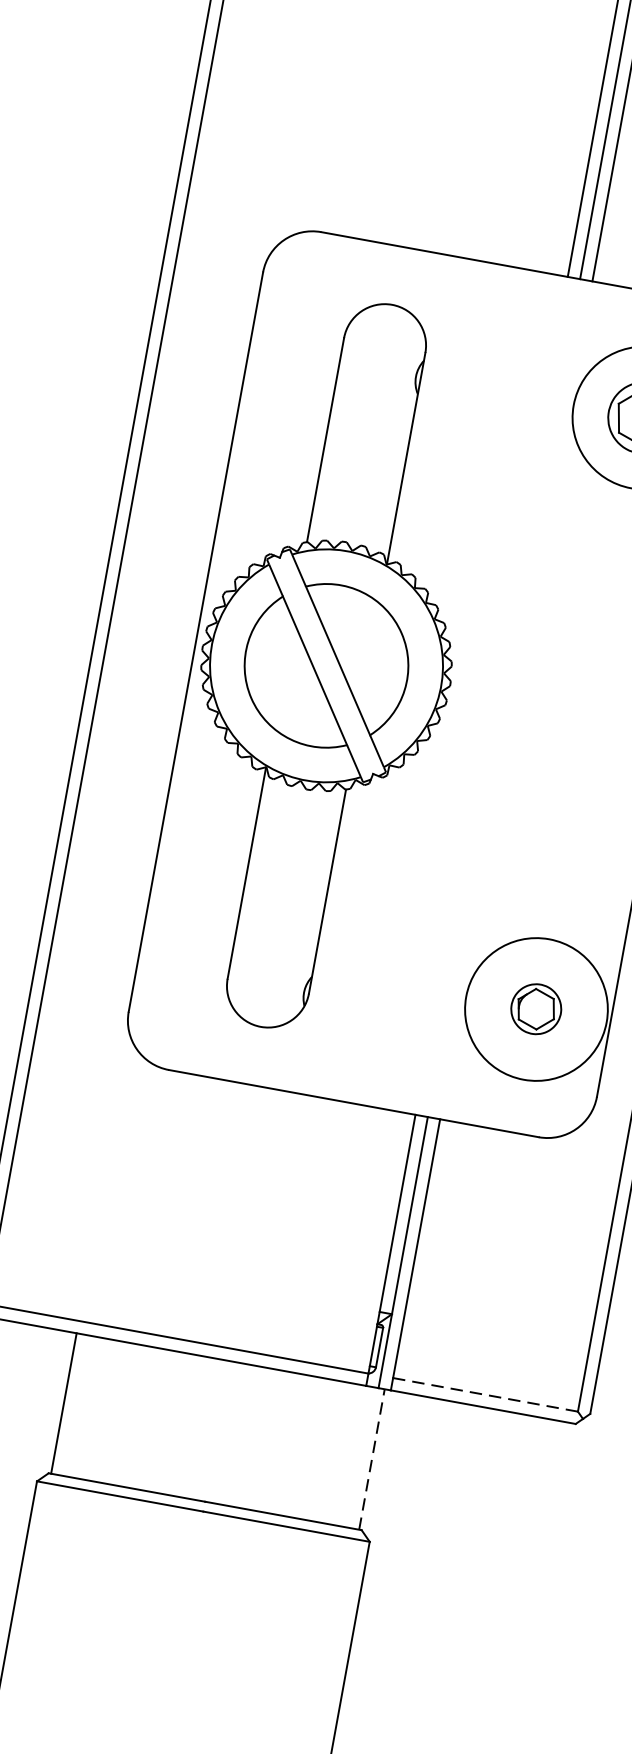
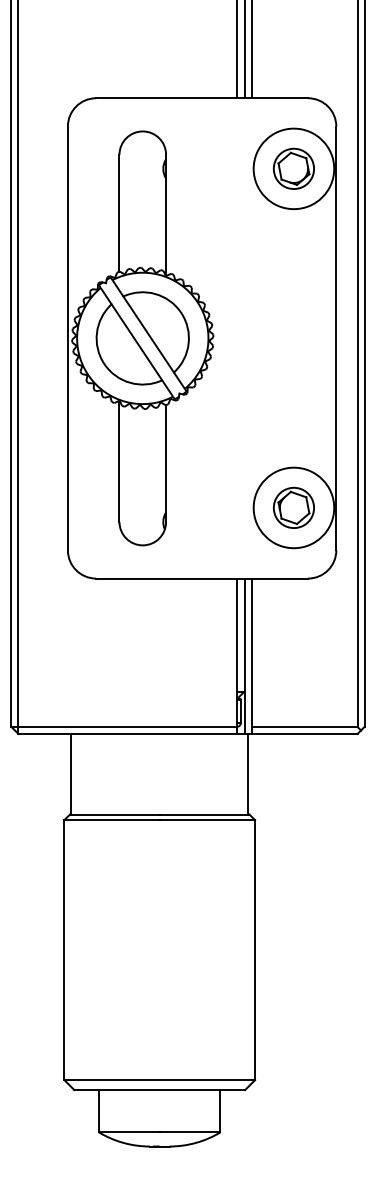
part: (535, 1008) -> (293, 507), size x1.43
line: (485, 1394) -> (304, 726), dashed -> solid
line: (373, 1458) -> (248, 773), dashed -> solid

